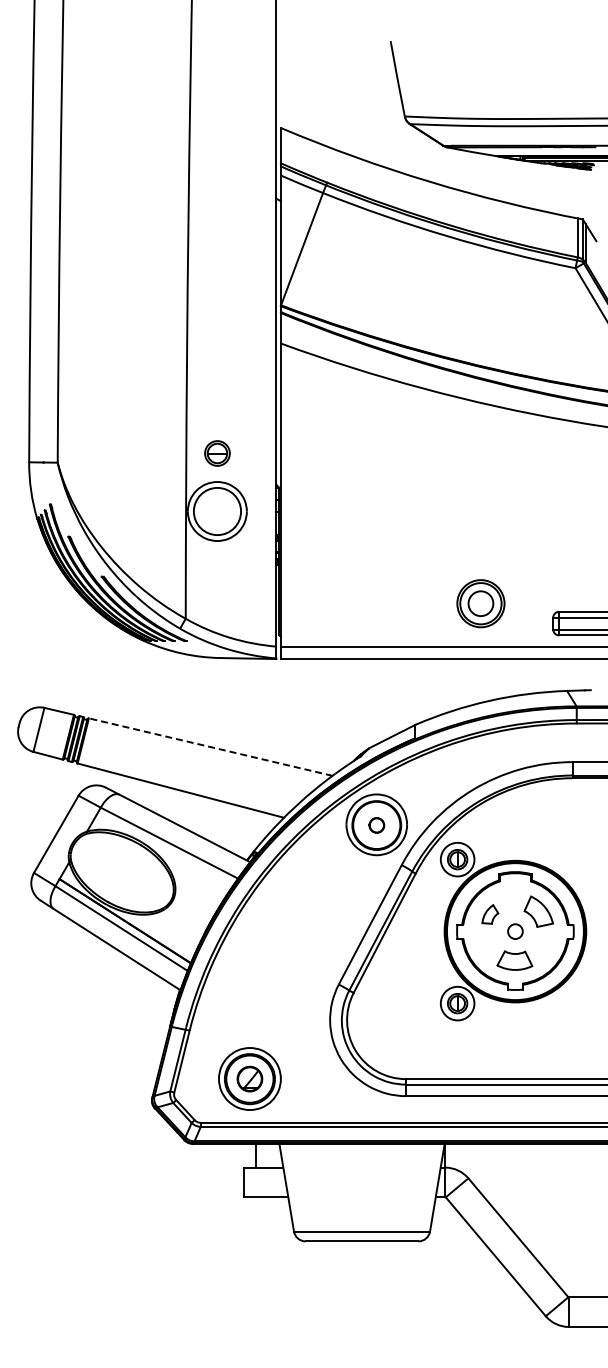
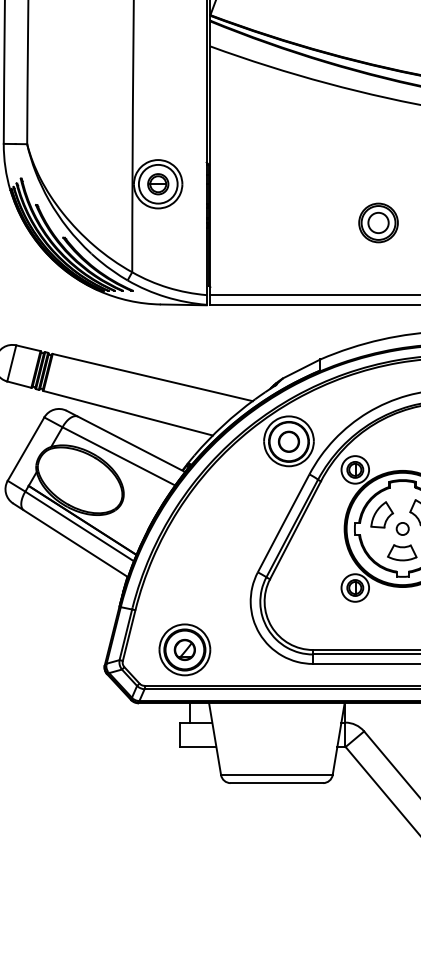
part: (217, 453) -> (158, 184), moved
part: (480, 603) -> (378, 222), moved
line: (210, 747) -> (152, 377), dashed -> solid
part: (376, 825) -> (288, 441), size x1.67
part: (490, 914) -> (382, 514), size x1.67

